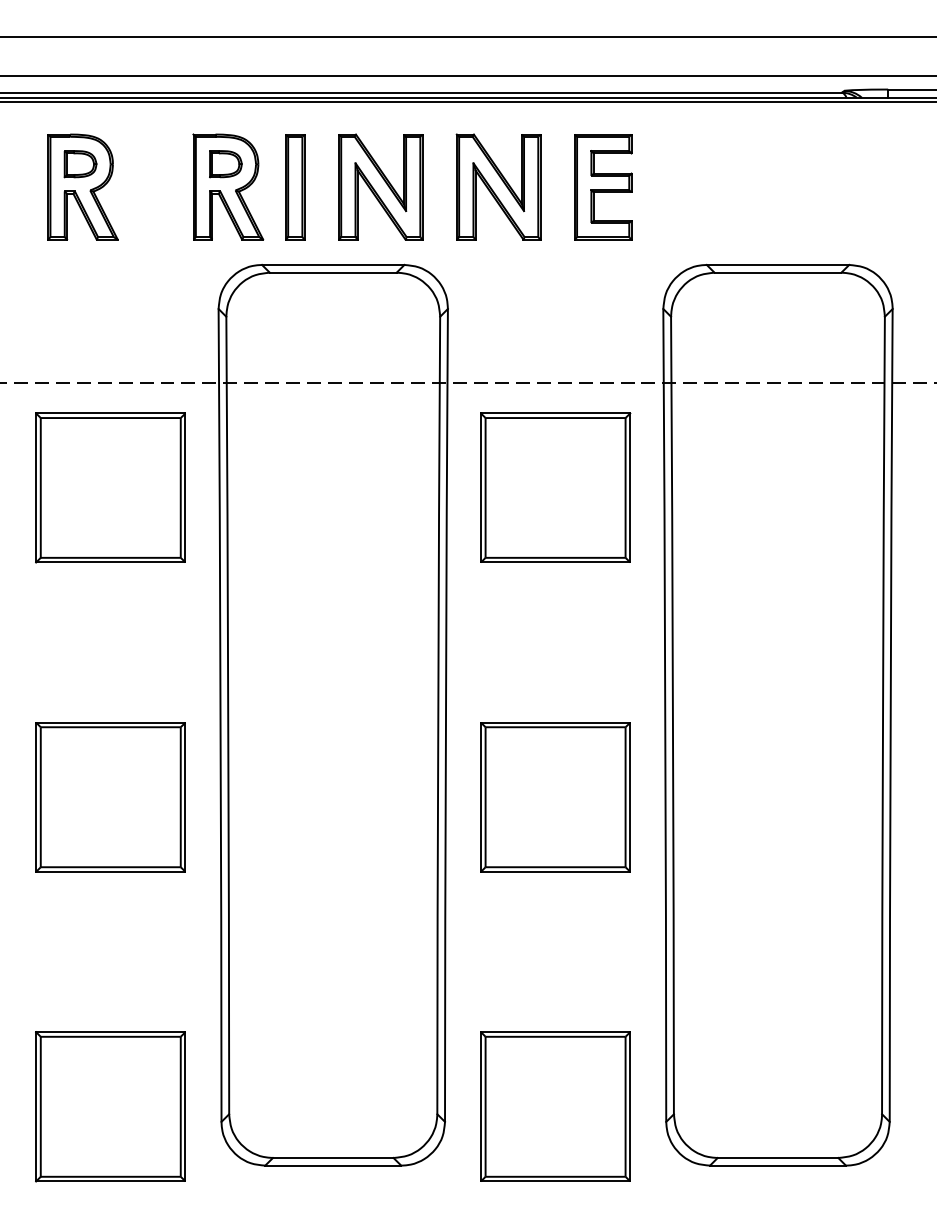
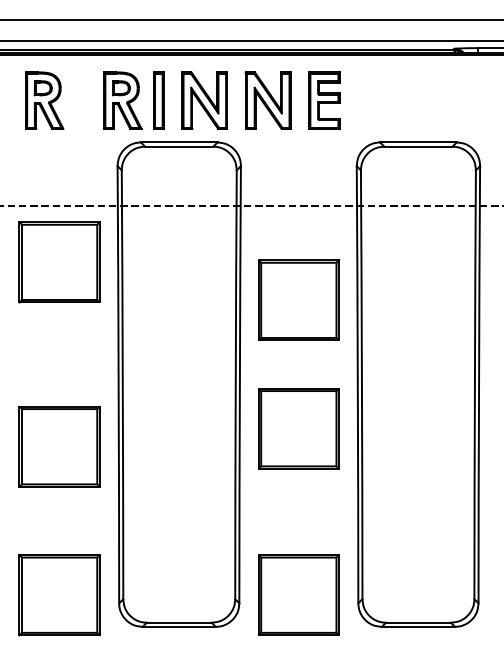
part: (554, 486) -> (298, 299), moved
part: (110, 796) -> (59, 446), moved

